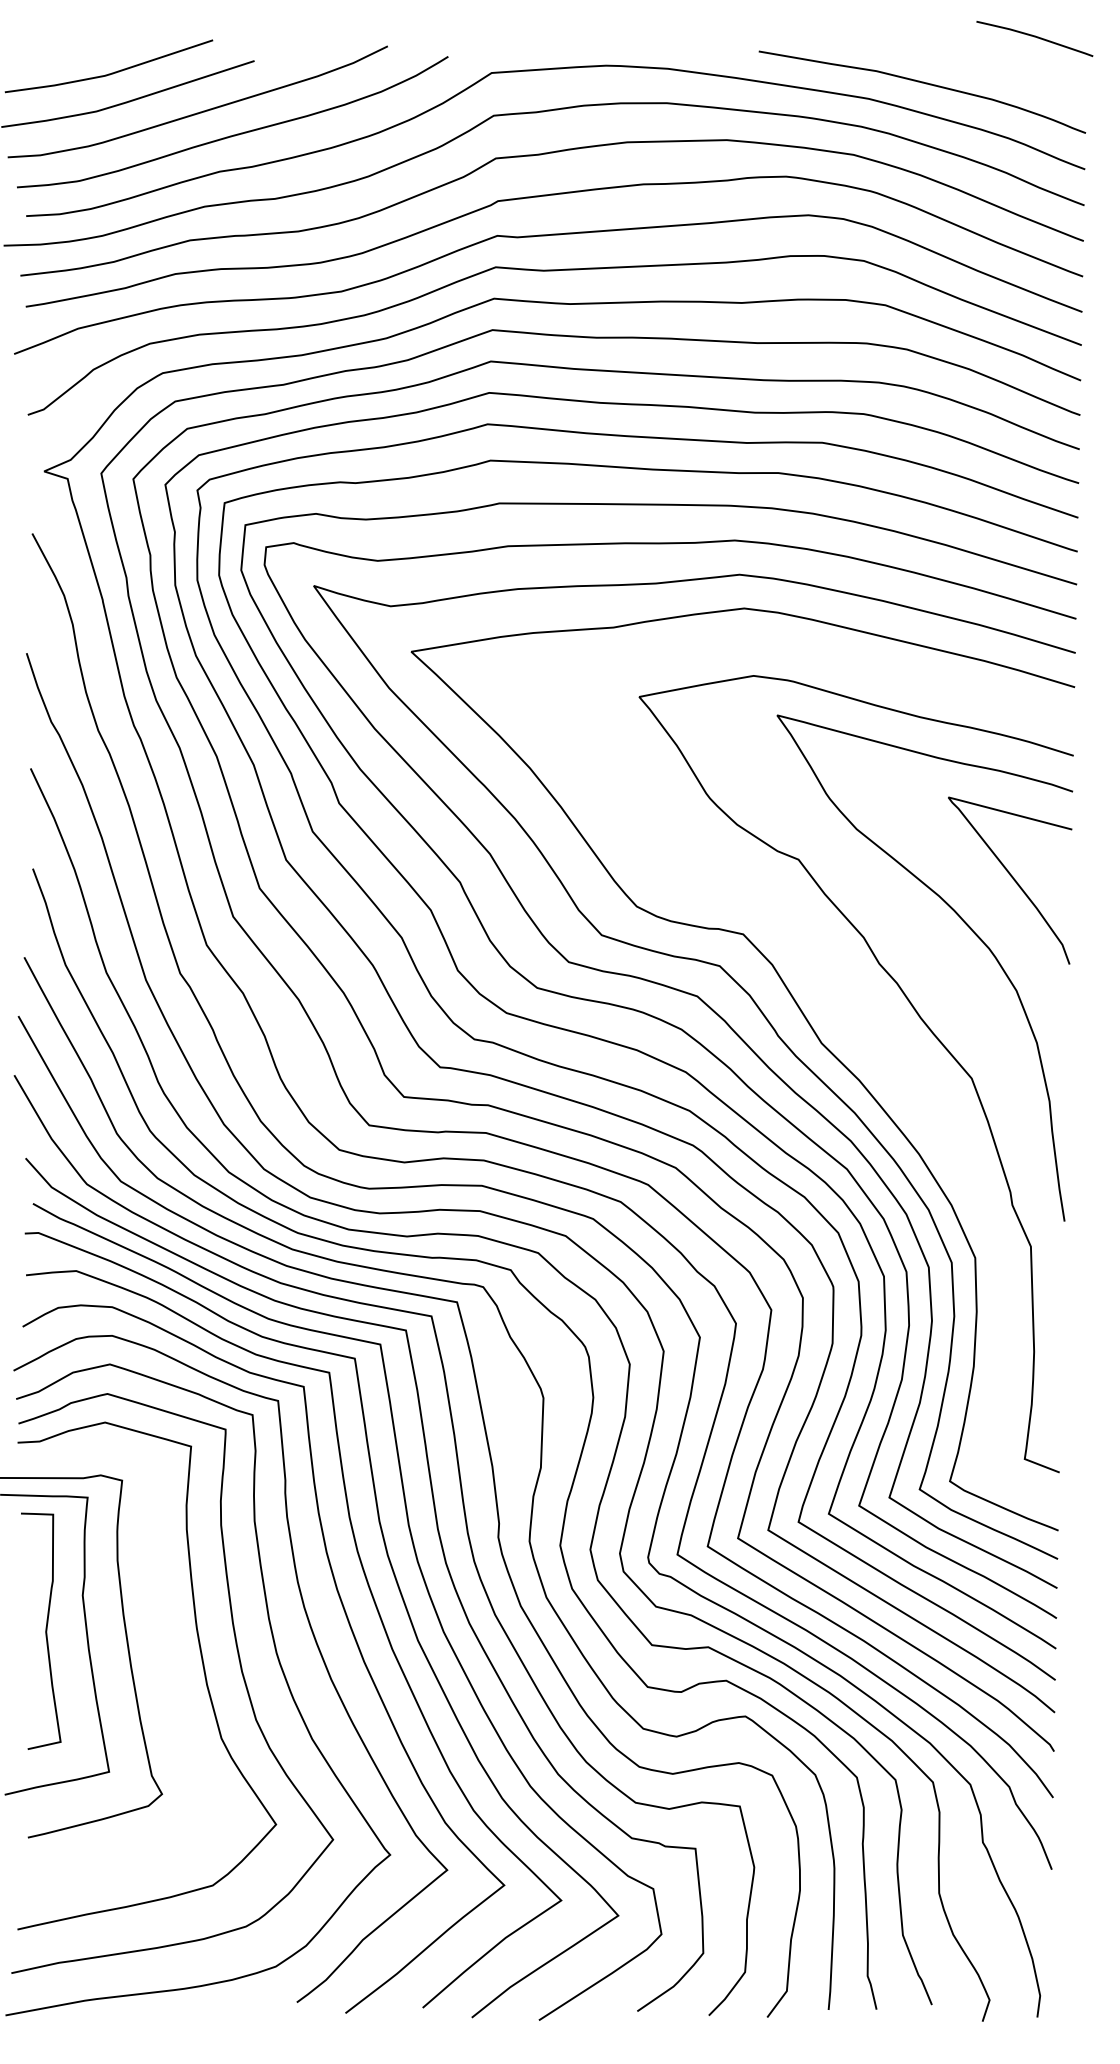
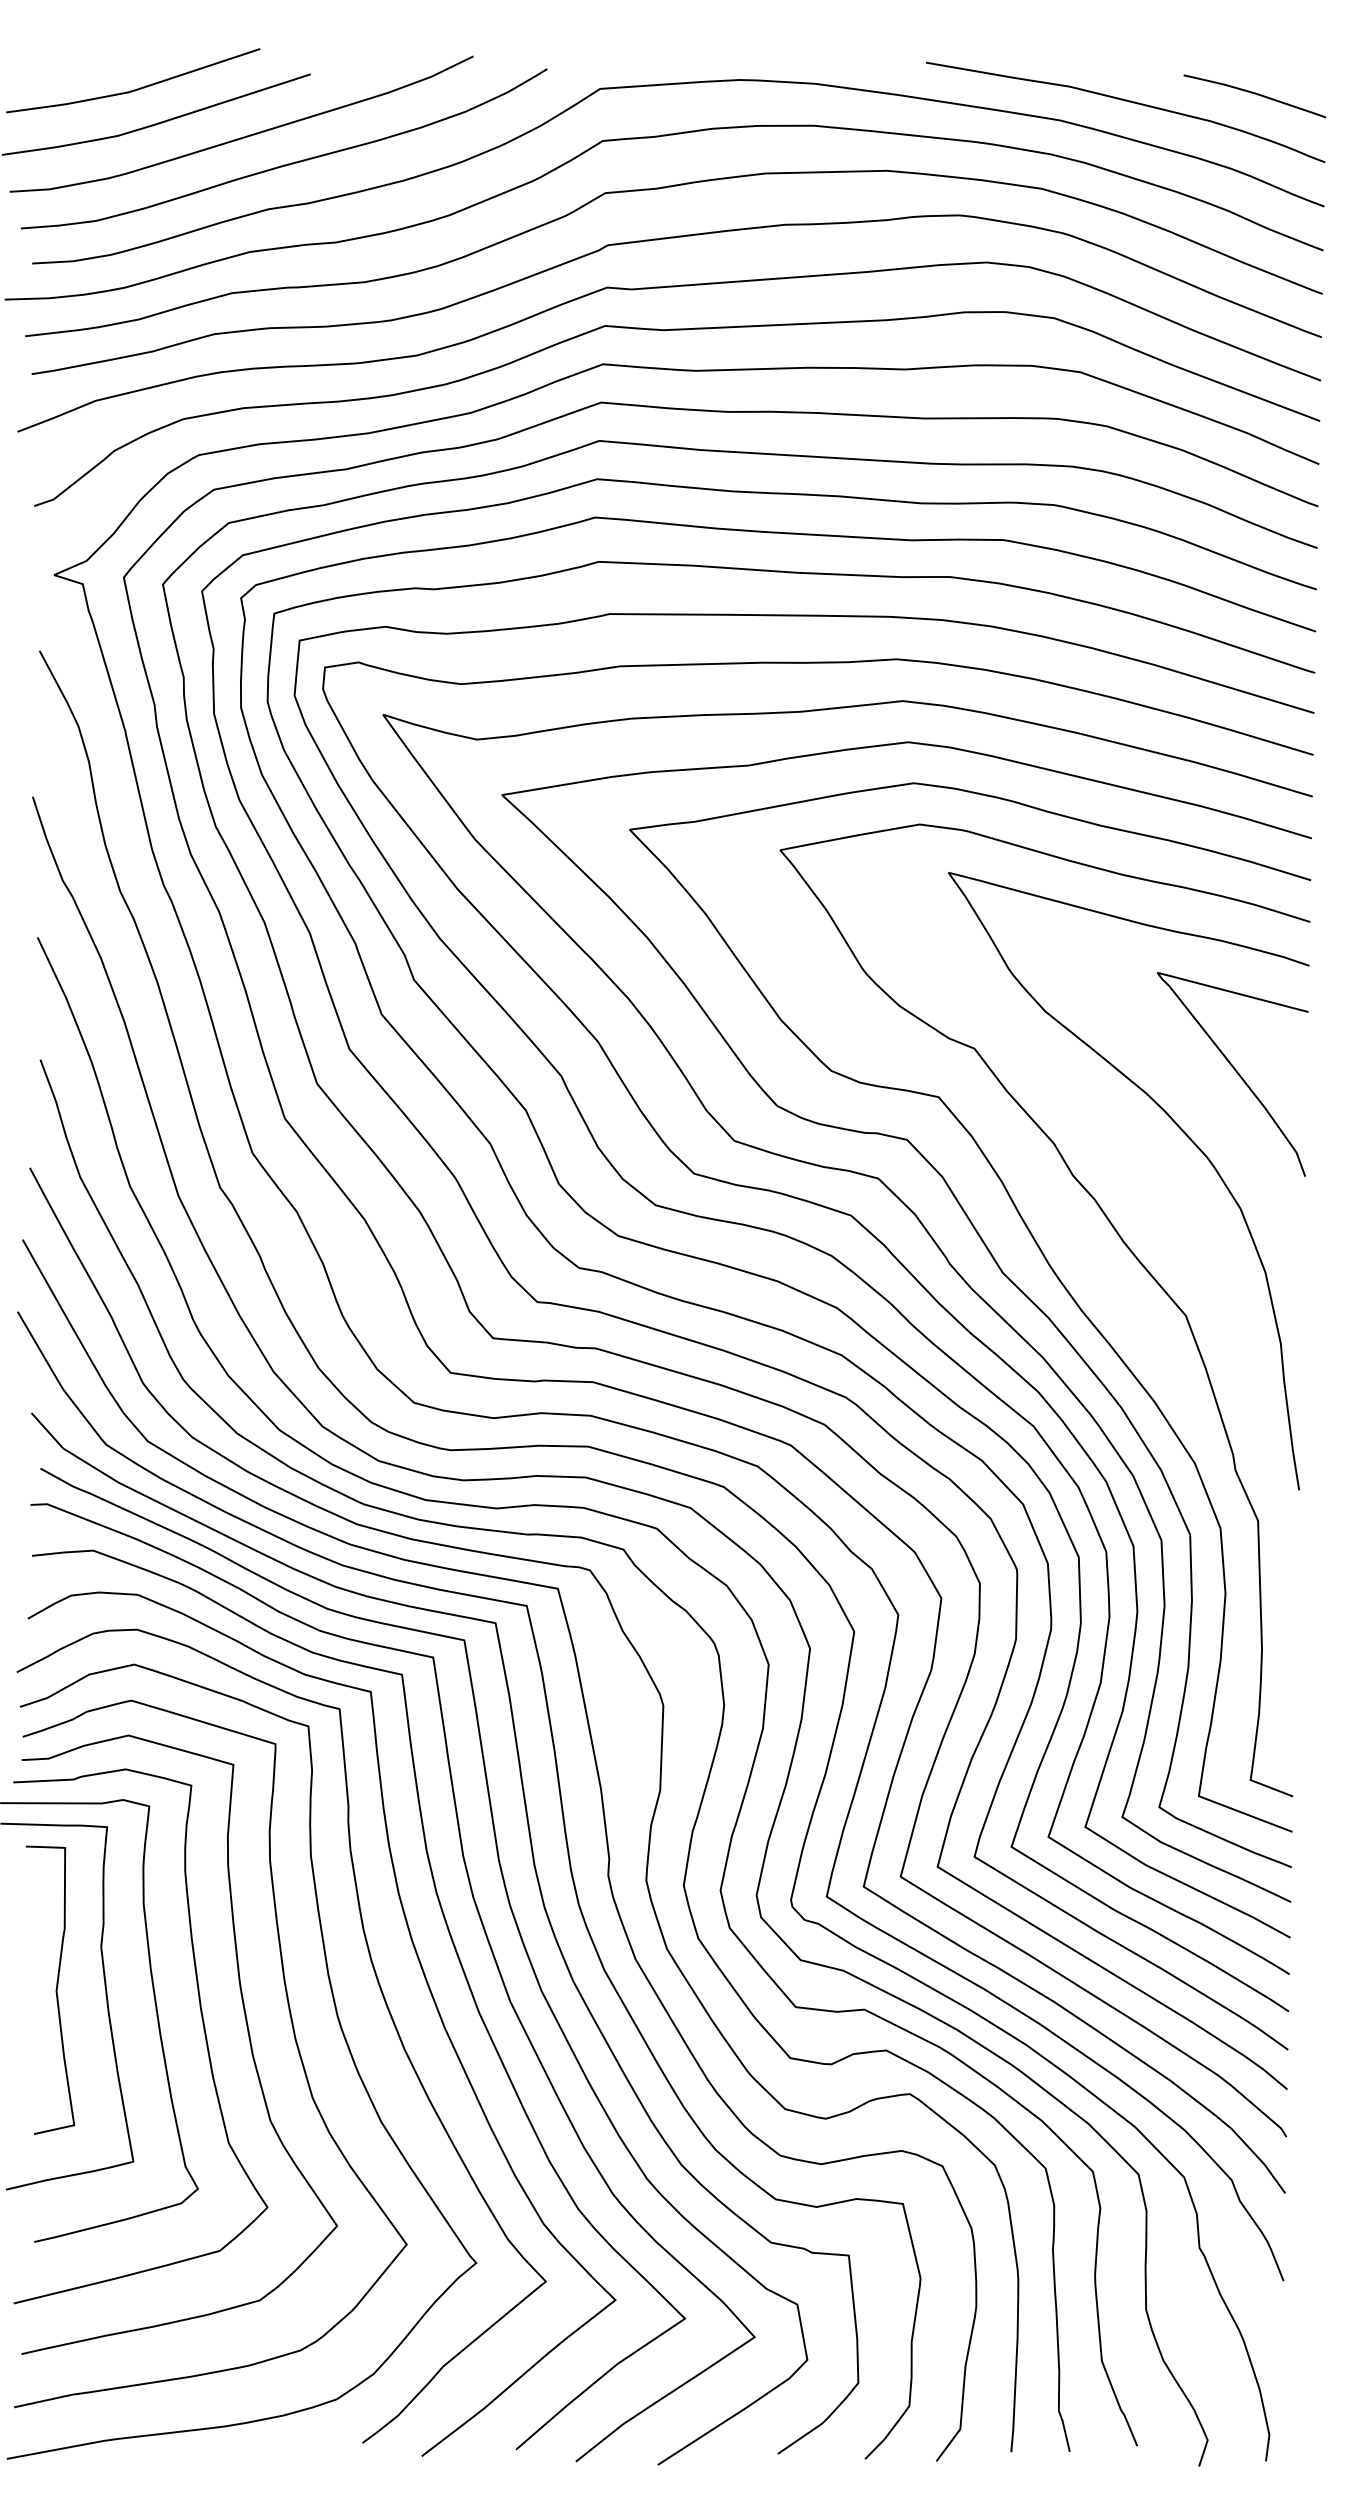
curve: (1034, 37) -> (1254, 94), moved
curve: (857, 1034) -> (1046, 1262), added
curve: (165, 1659) -> (202, 2024), added

